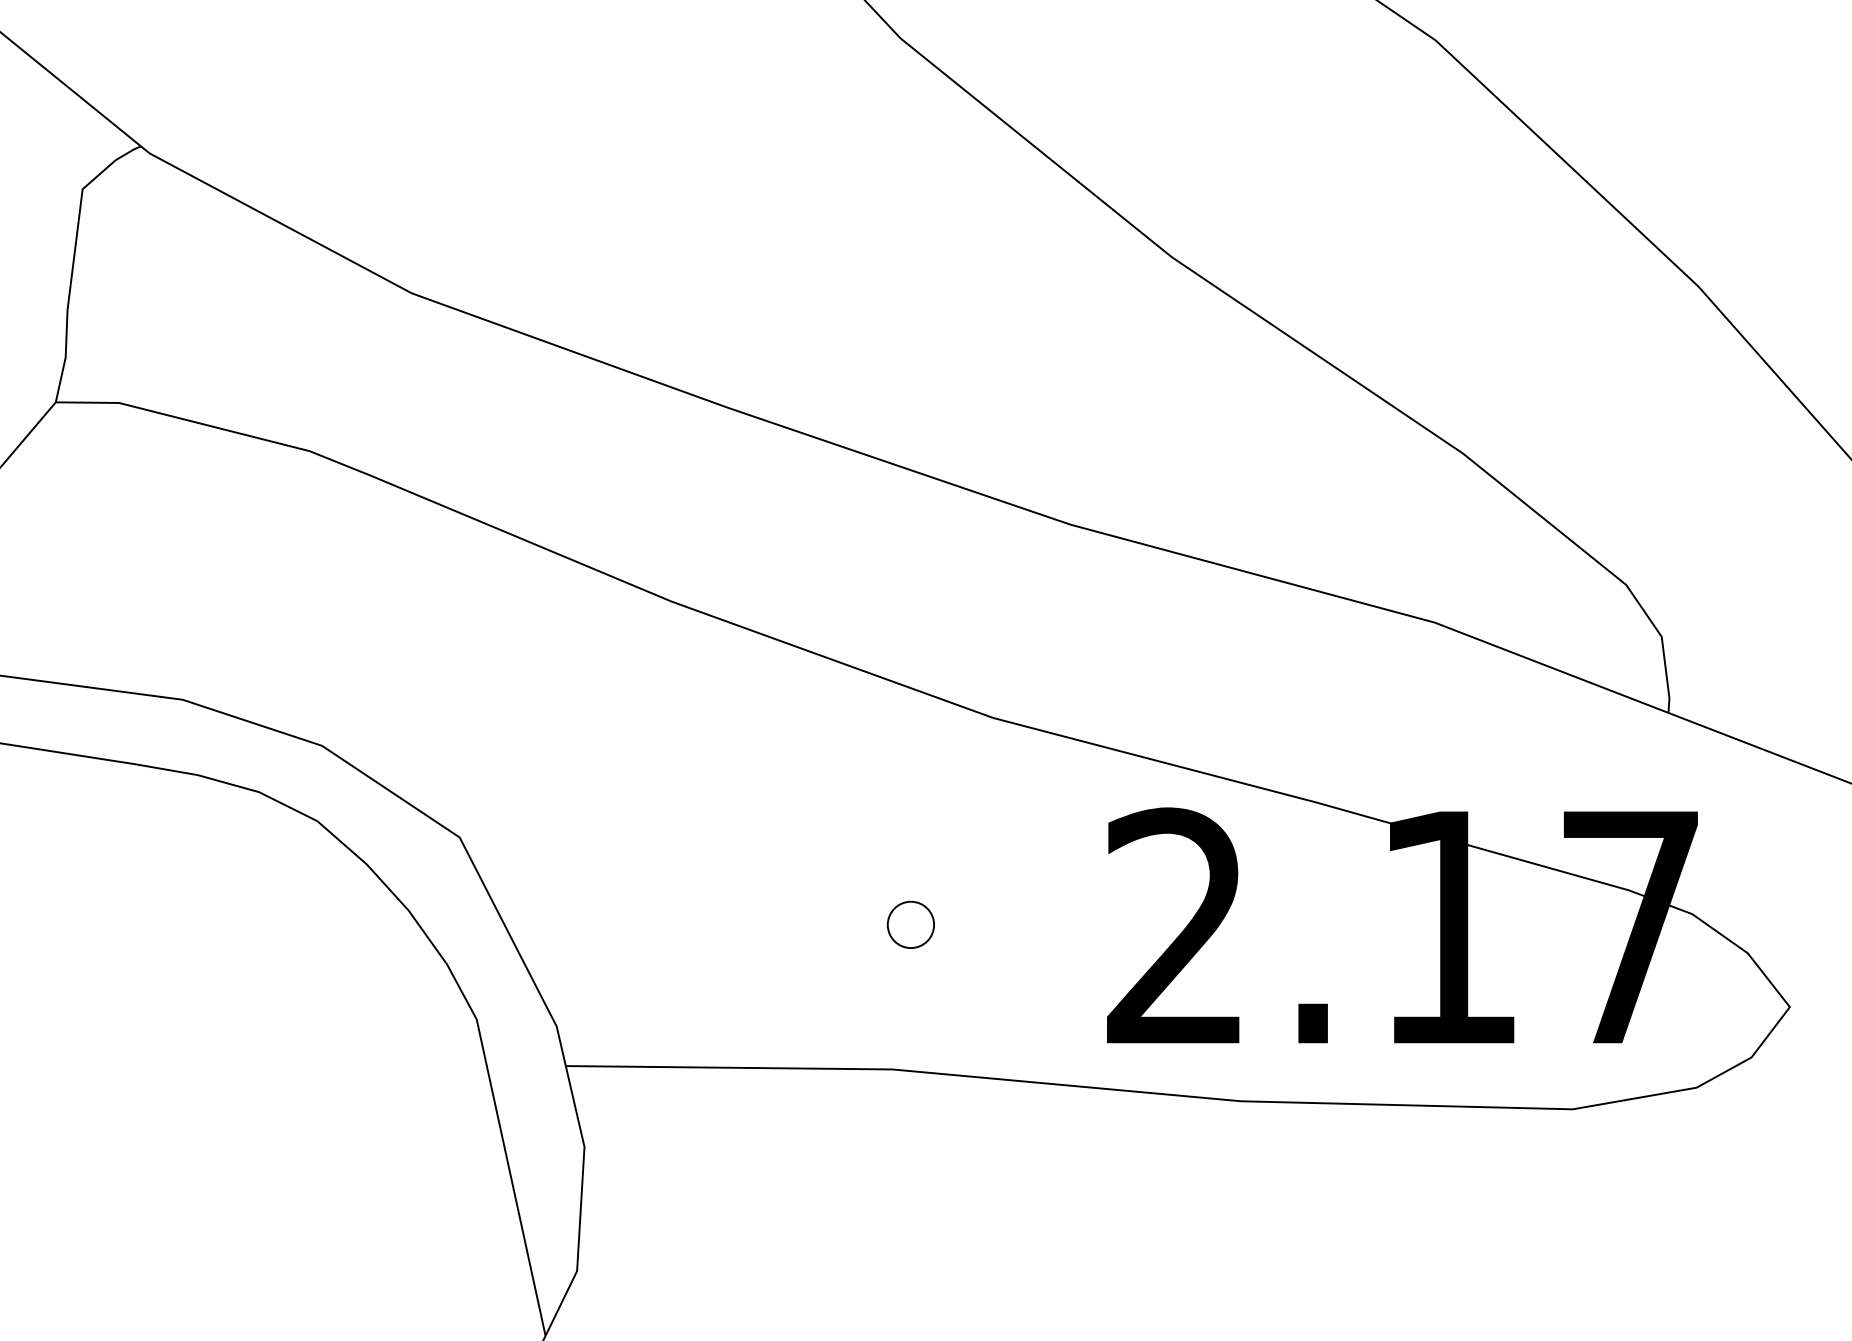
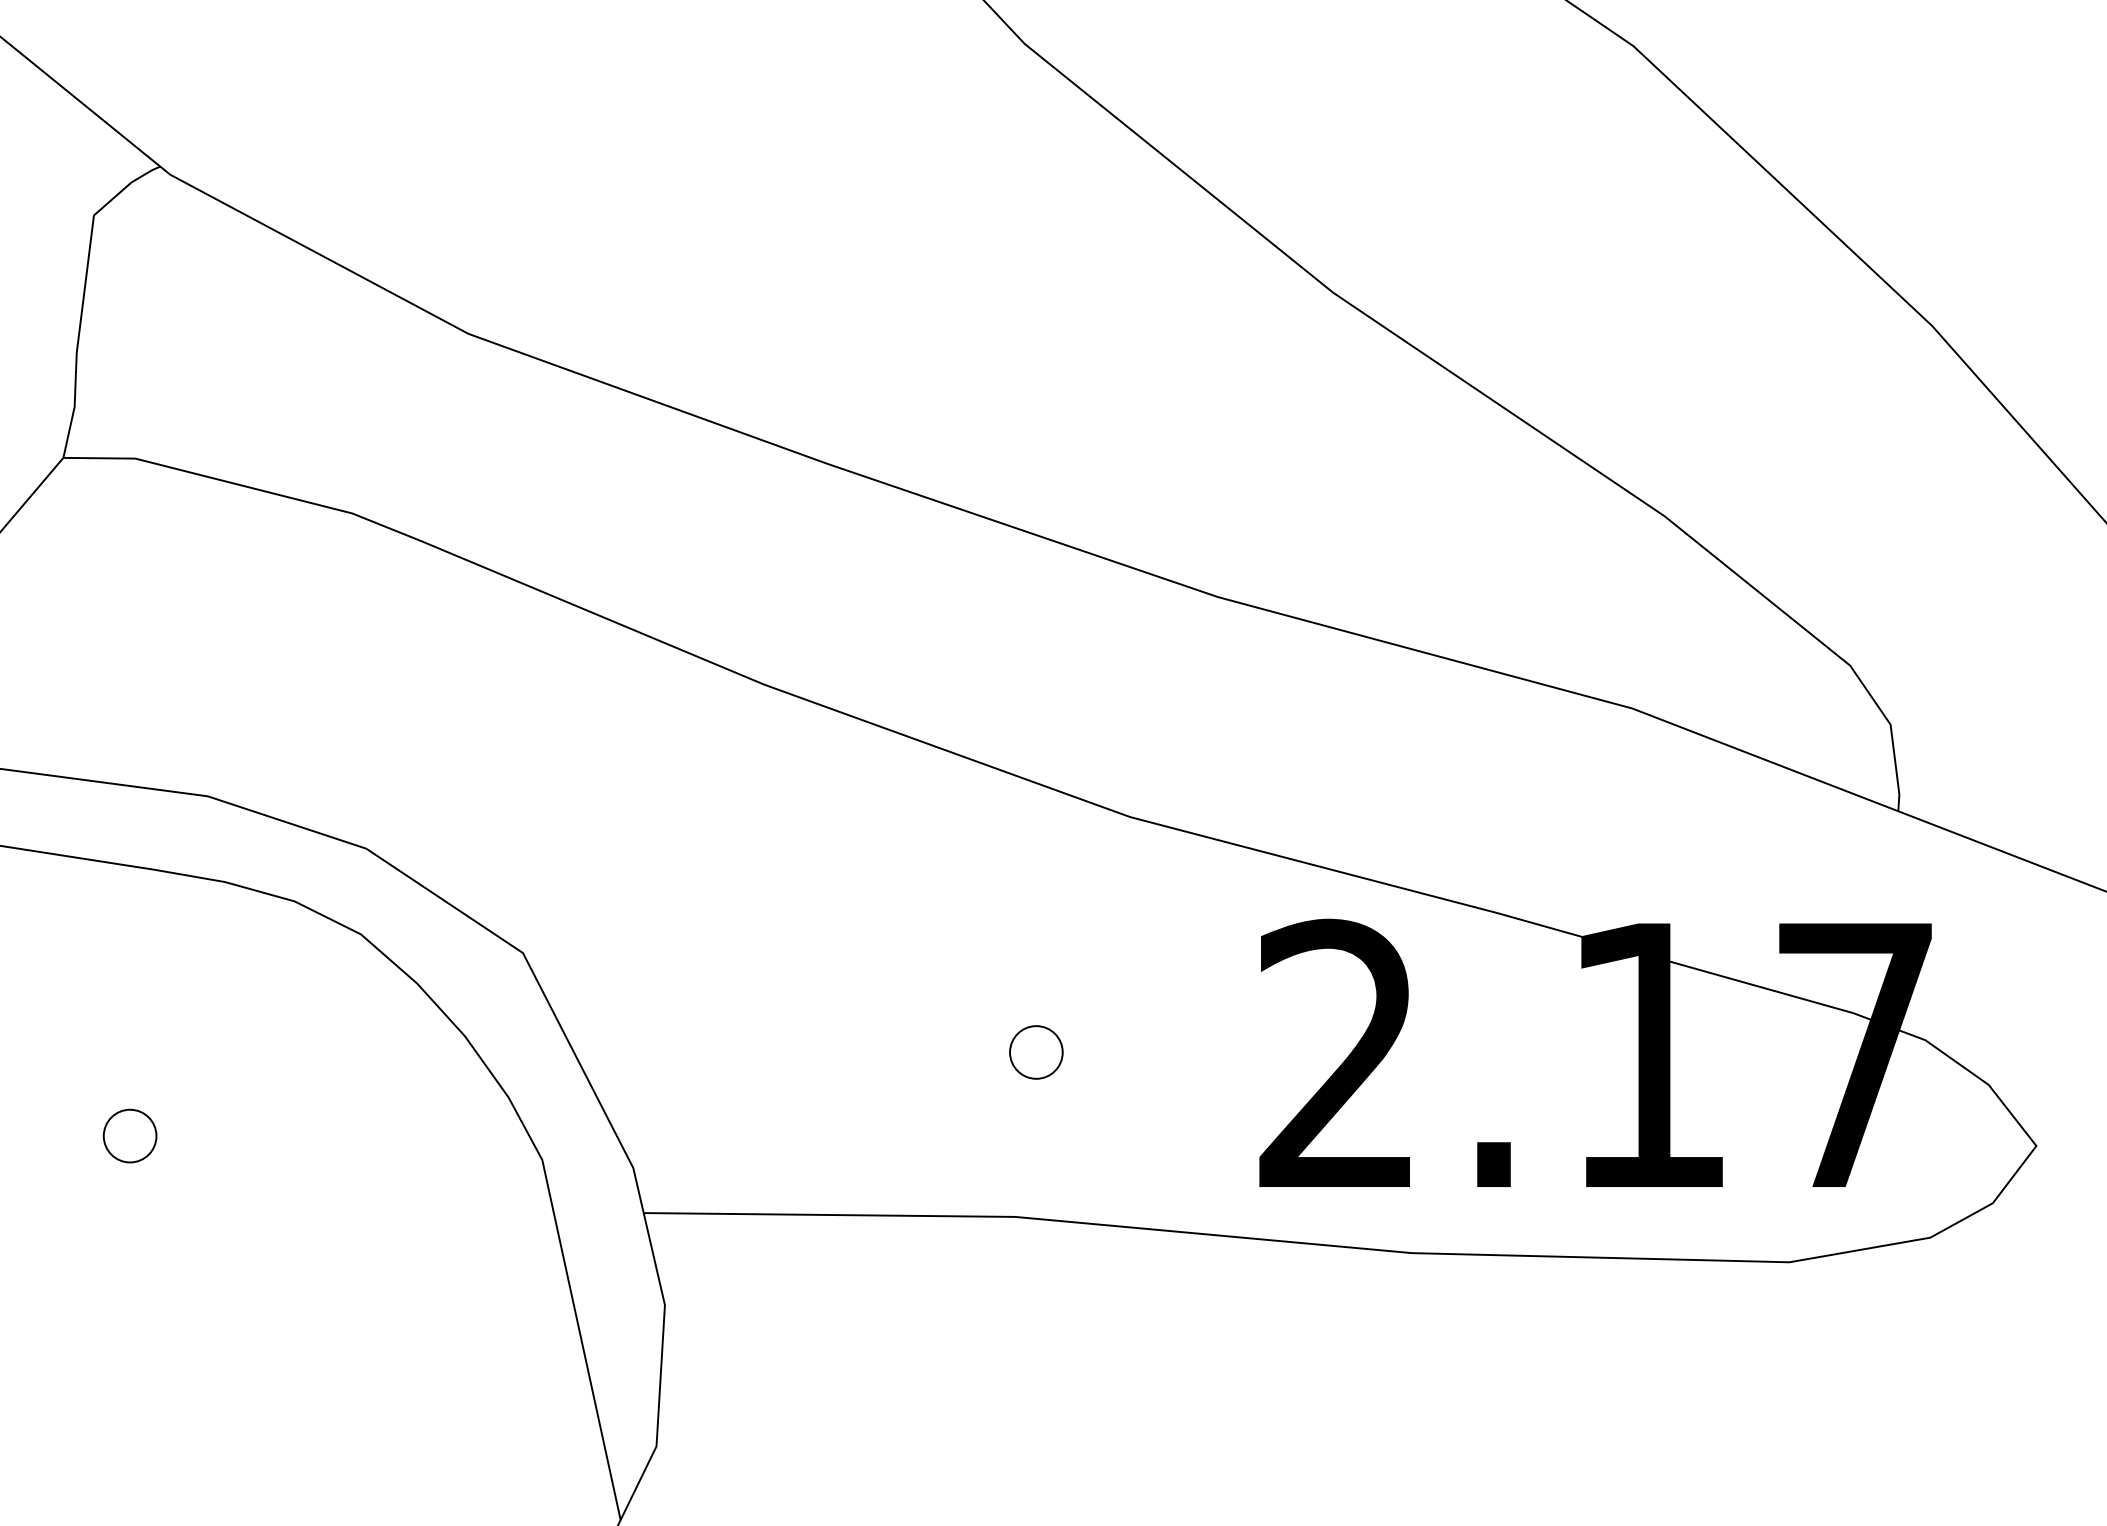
part: (113, 997) -> (129, 1135), added

